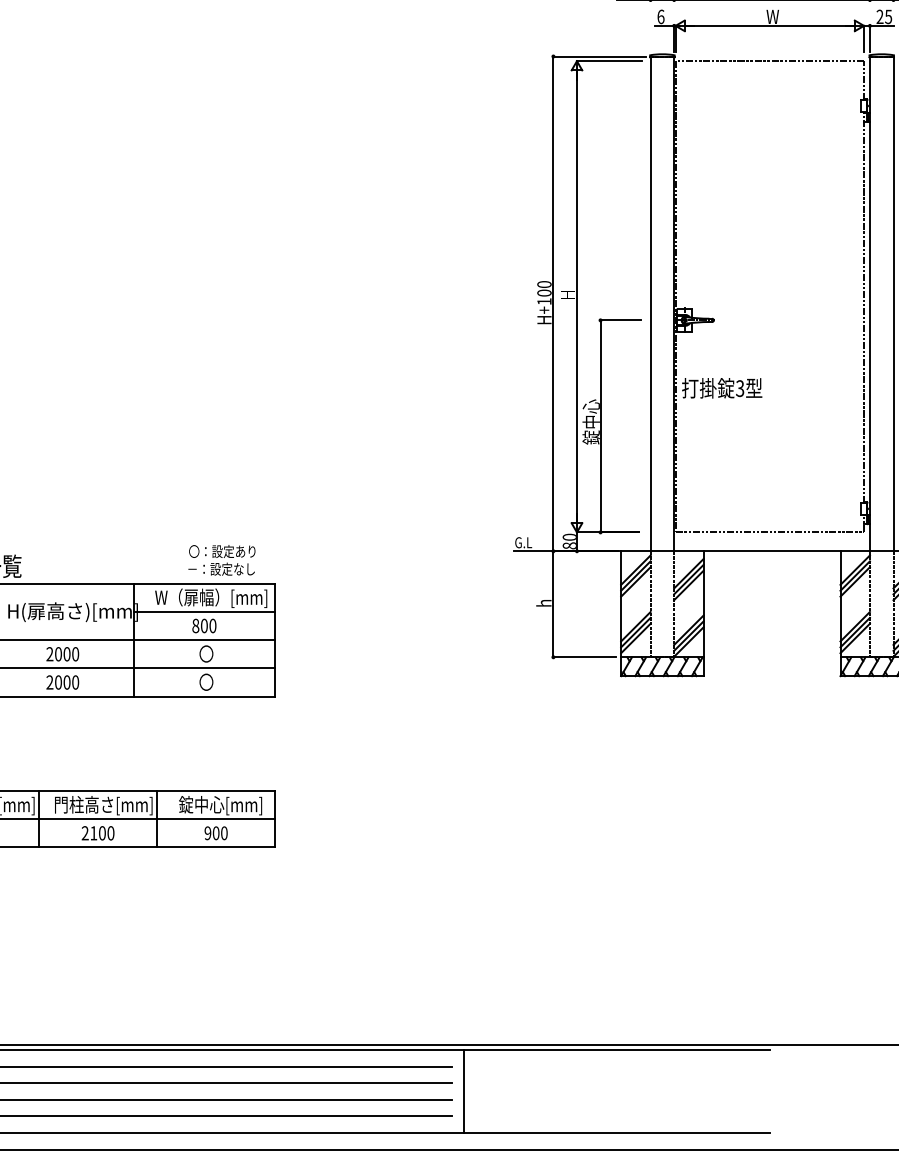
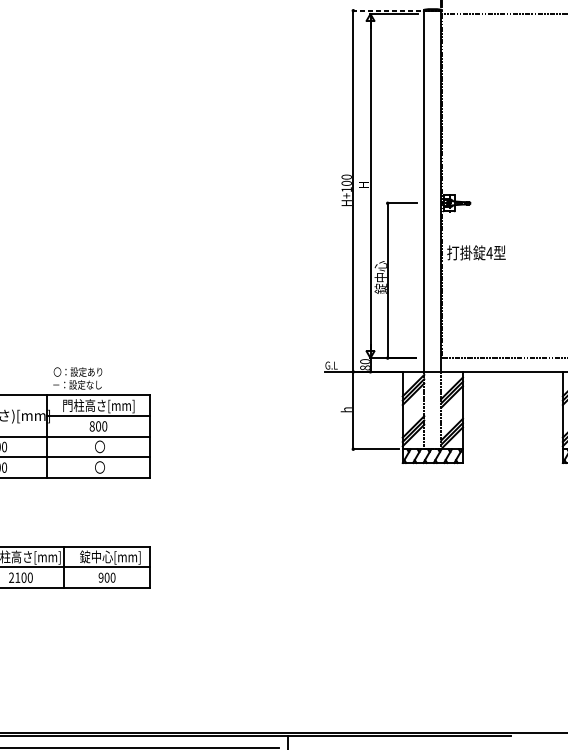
line: (599, 56) -> (386, 10), solid -> dashed
text: (739, 388) -> (489, 253), 3 -> 4
text: (221, 560) -> (77, 378), moved
text: (211, 597) -> (103, 405), W（扉幅）[mm] -> 門柱高さ[mm]

